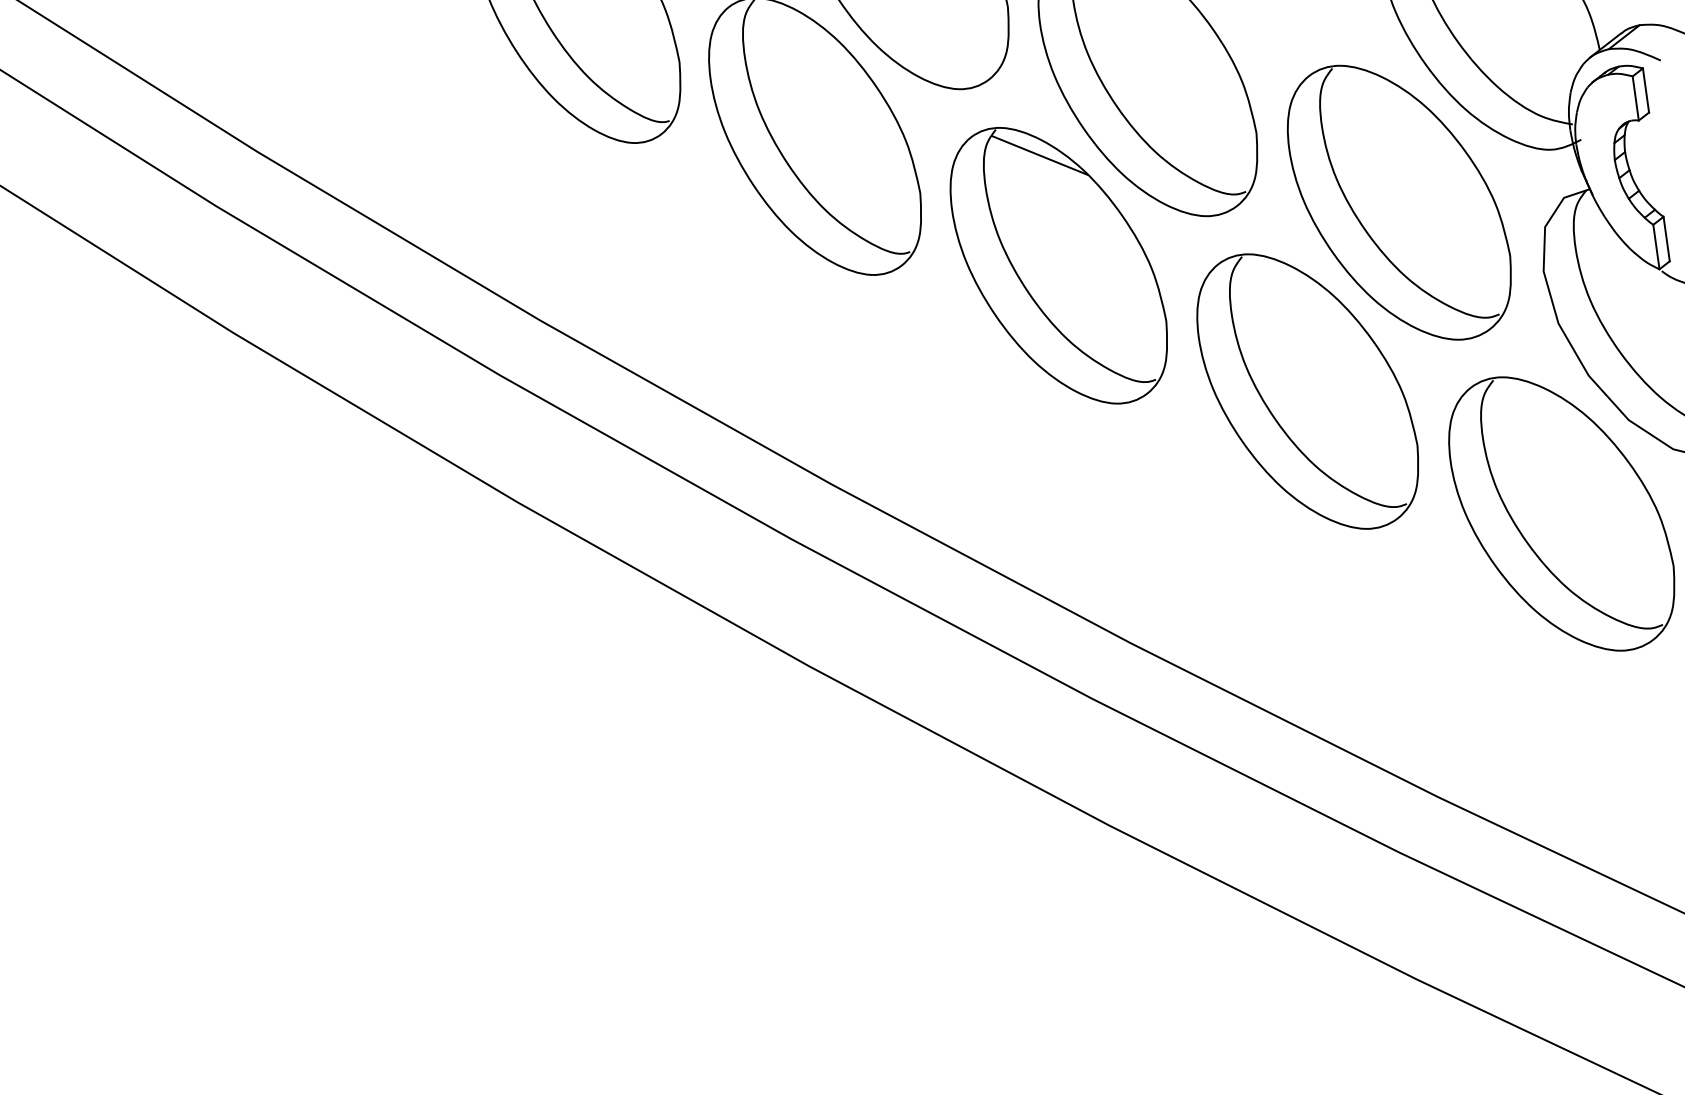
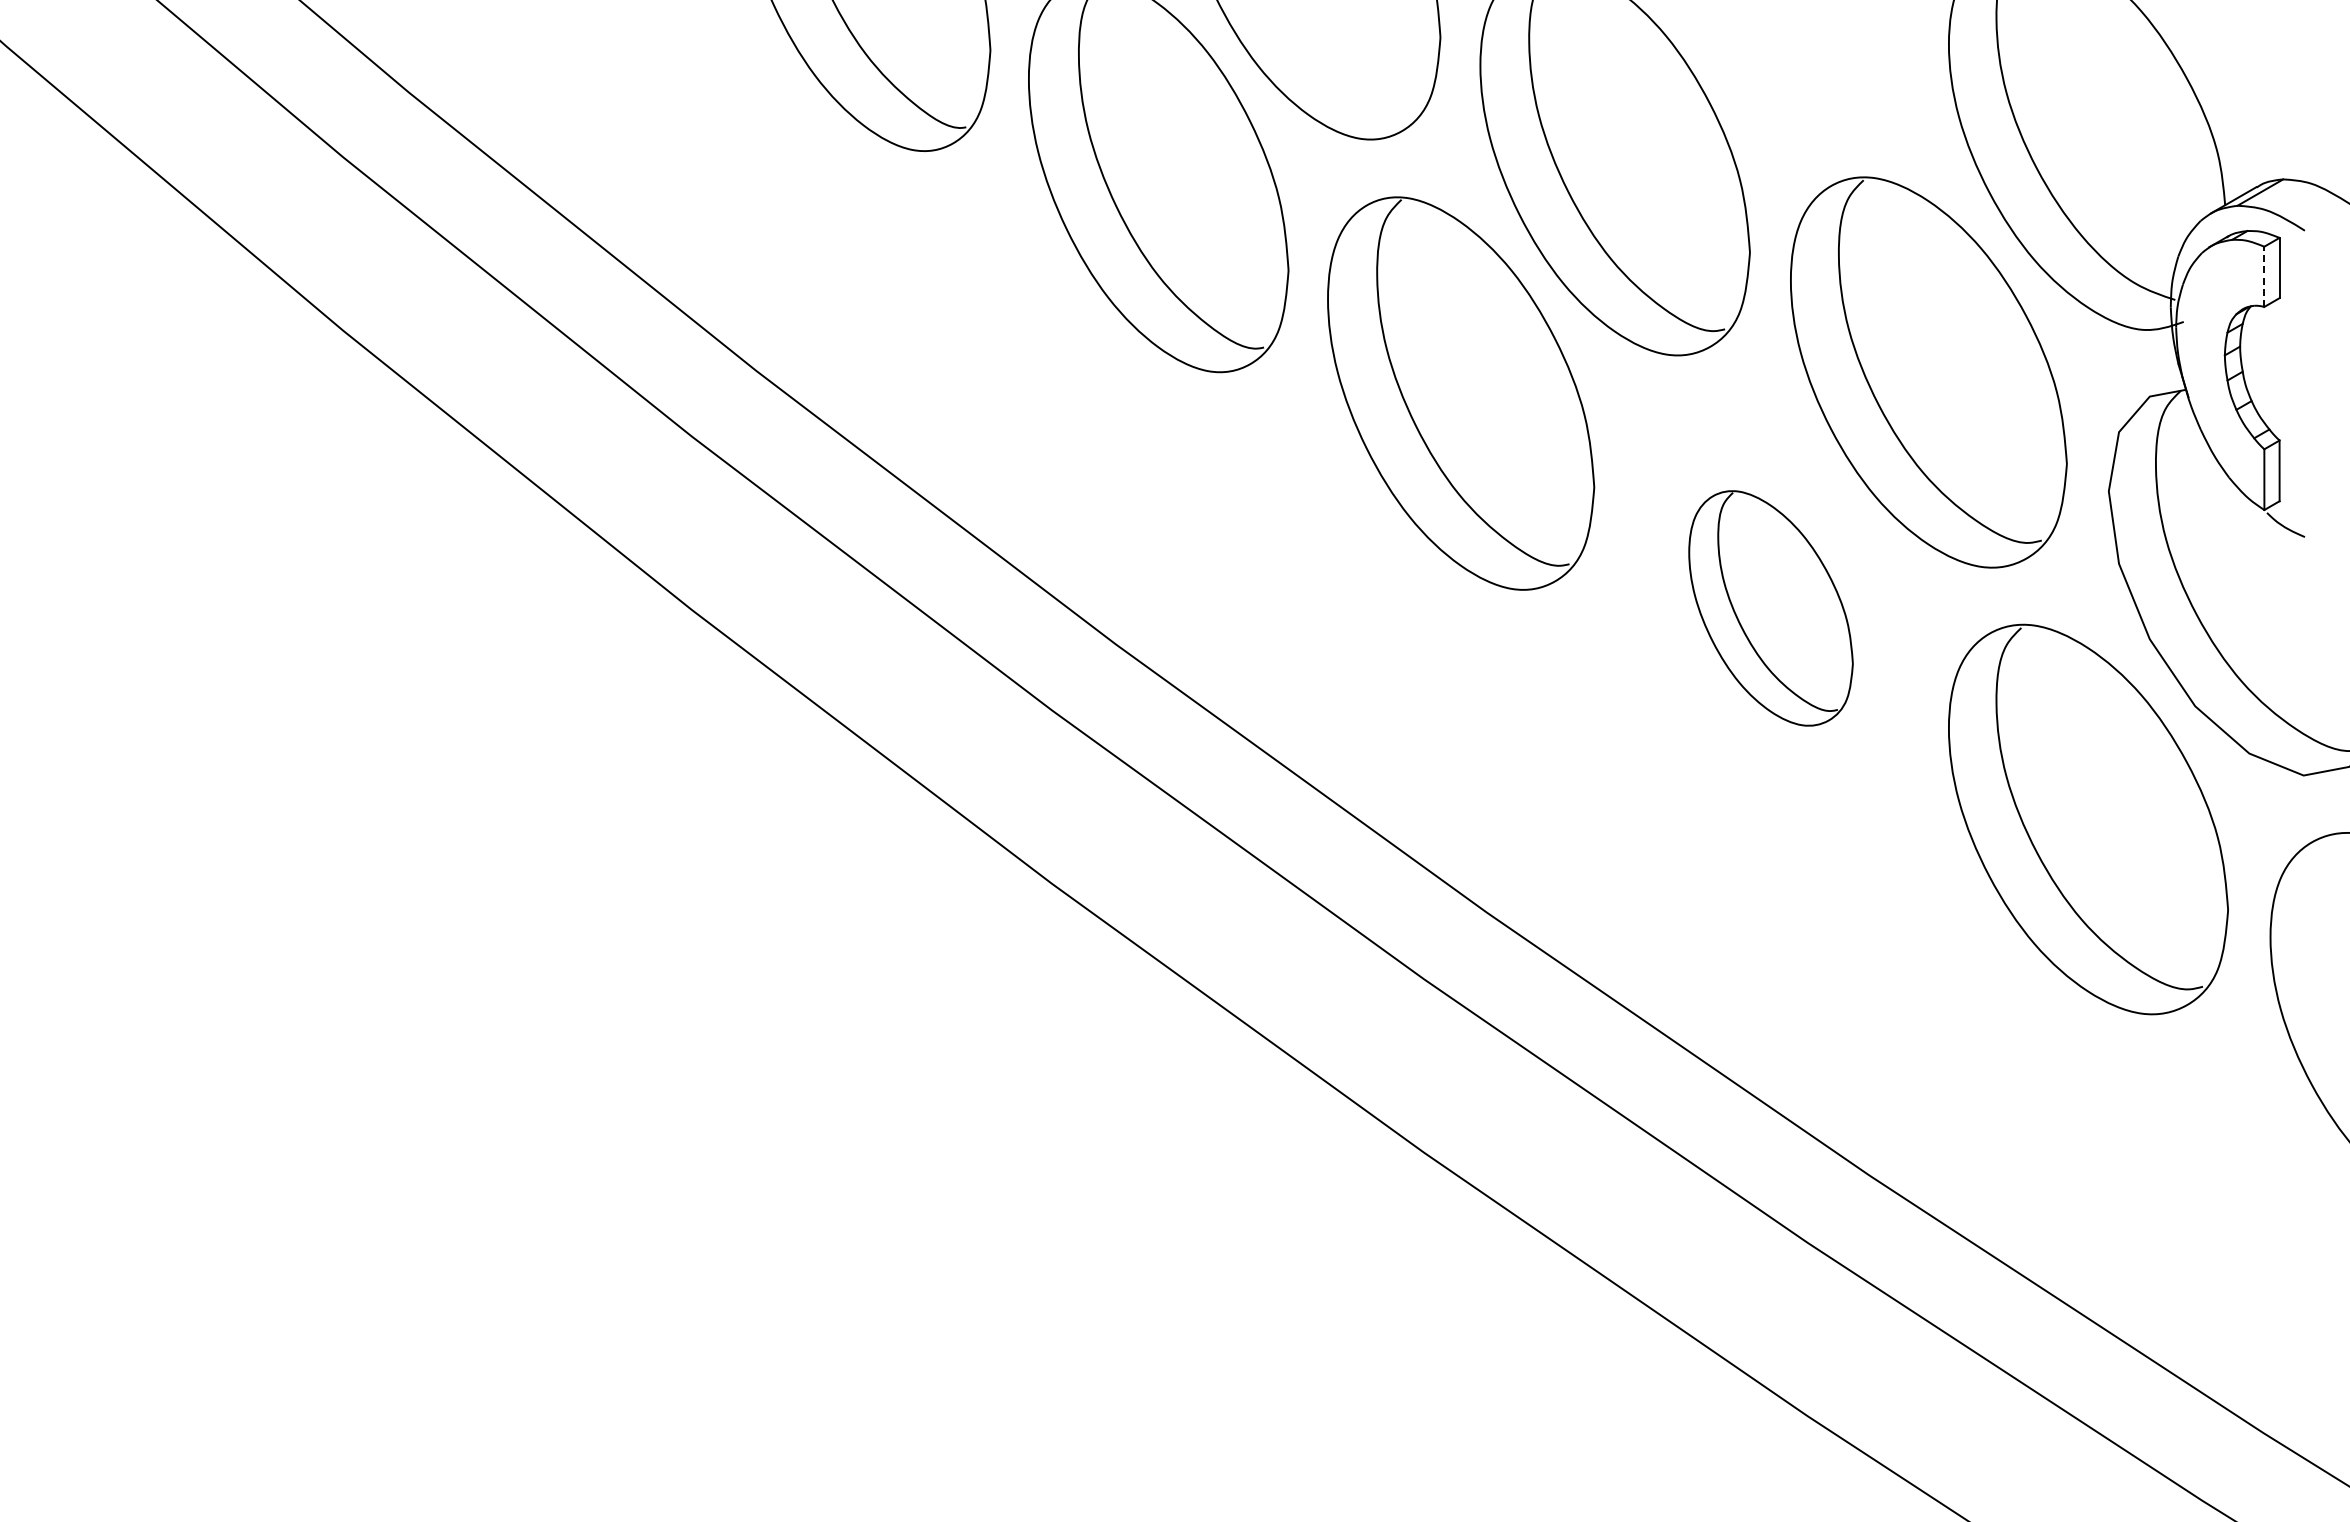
line: (1635, 98) -> (2264, 276), solid -> dashed
line: (1039, 155) -> (1455, 242), removed
part: (1307, 391) -> (1770, 608), size x0.6

